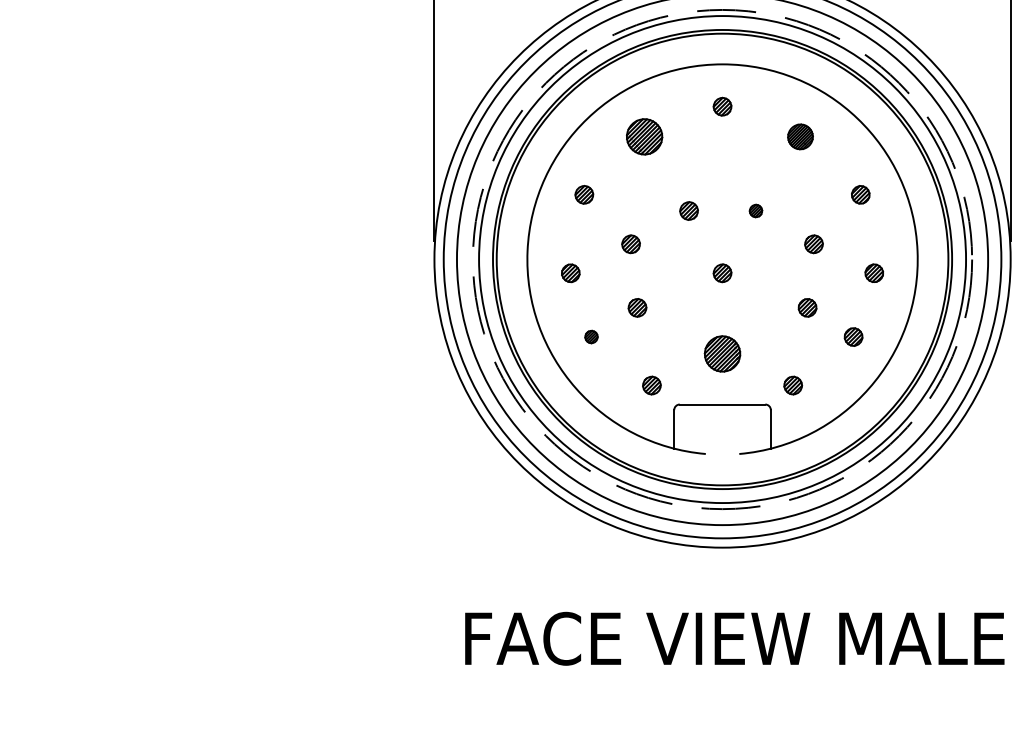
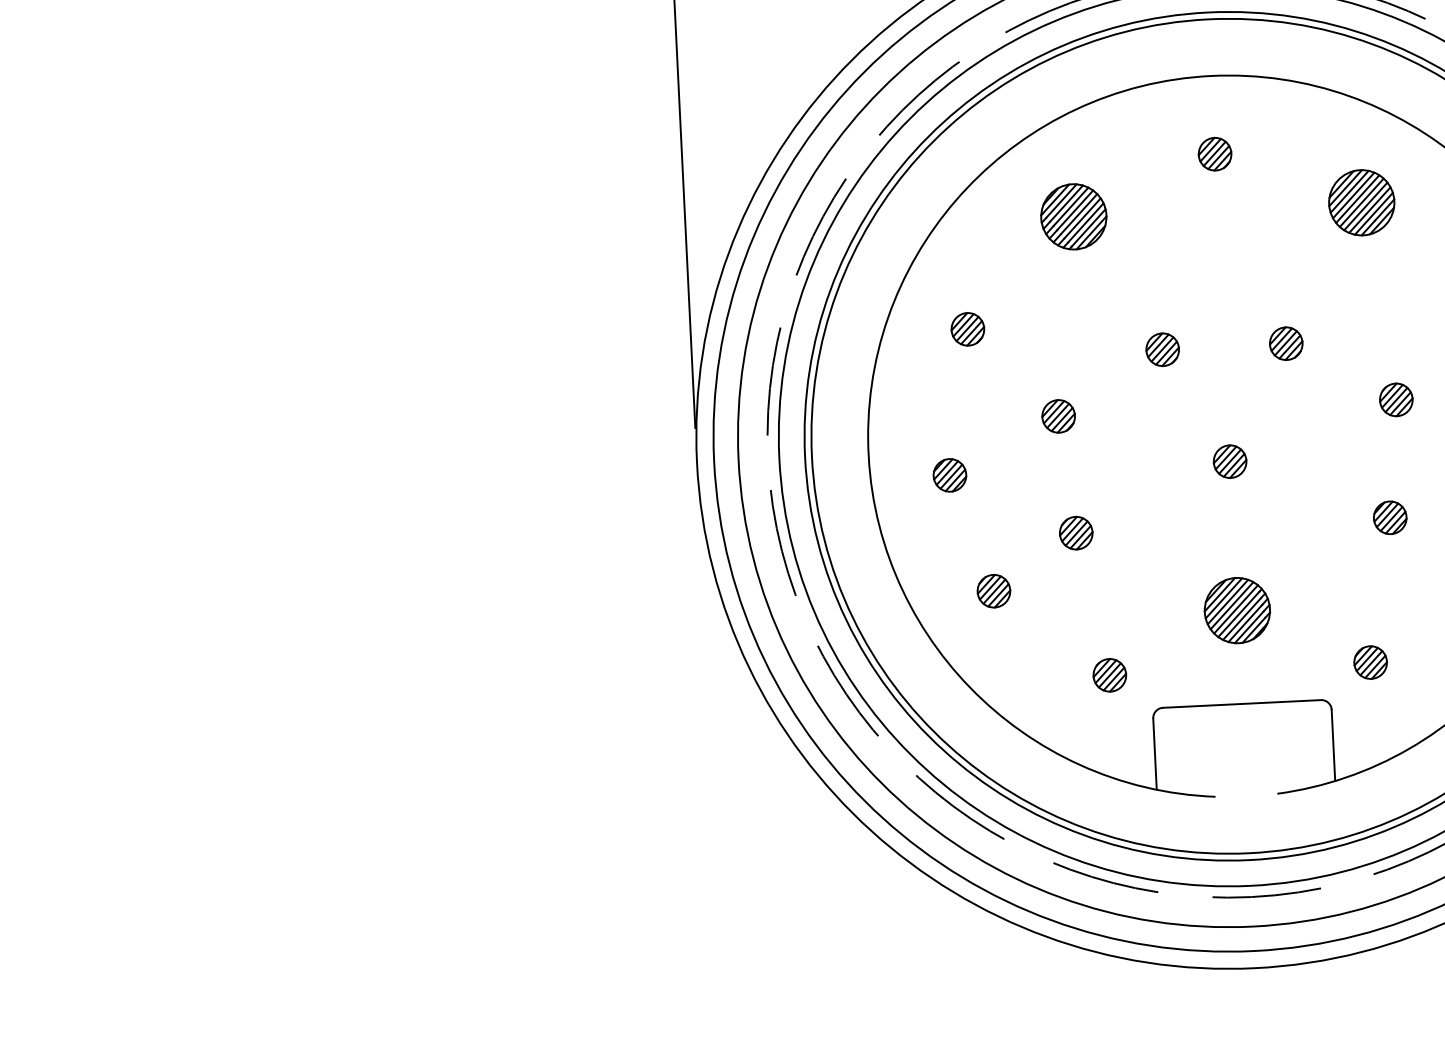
part: (800, 136) -> (1361, 202), size x1.43
part: (755, 210) -> (1285, 342), size x1.43
part: (591, 336) -> (993, 590), size x1.43

